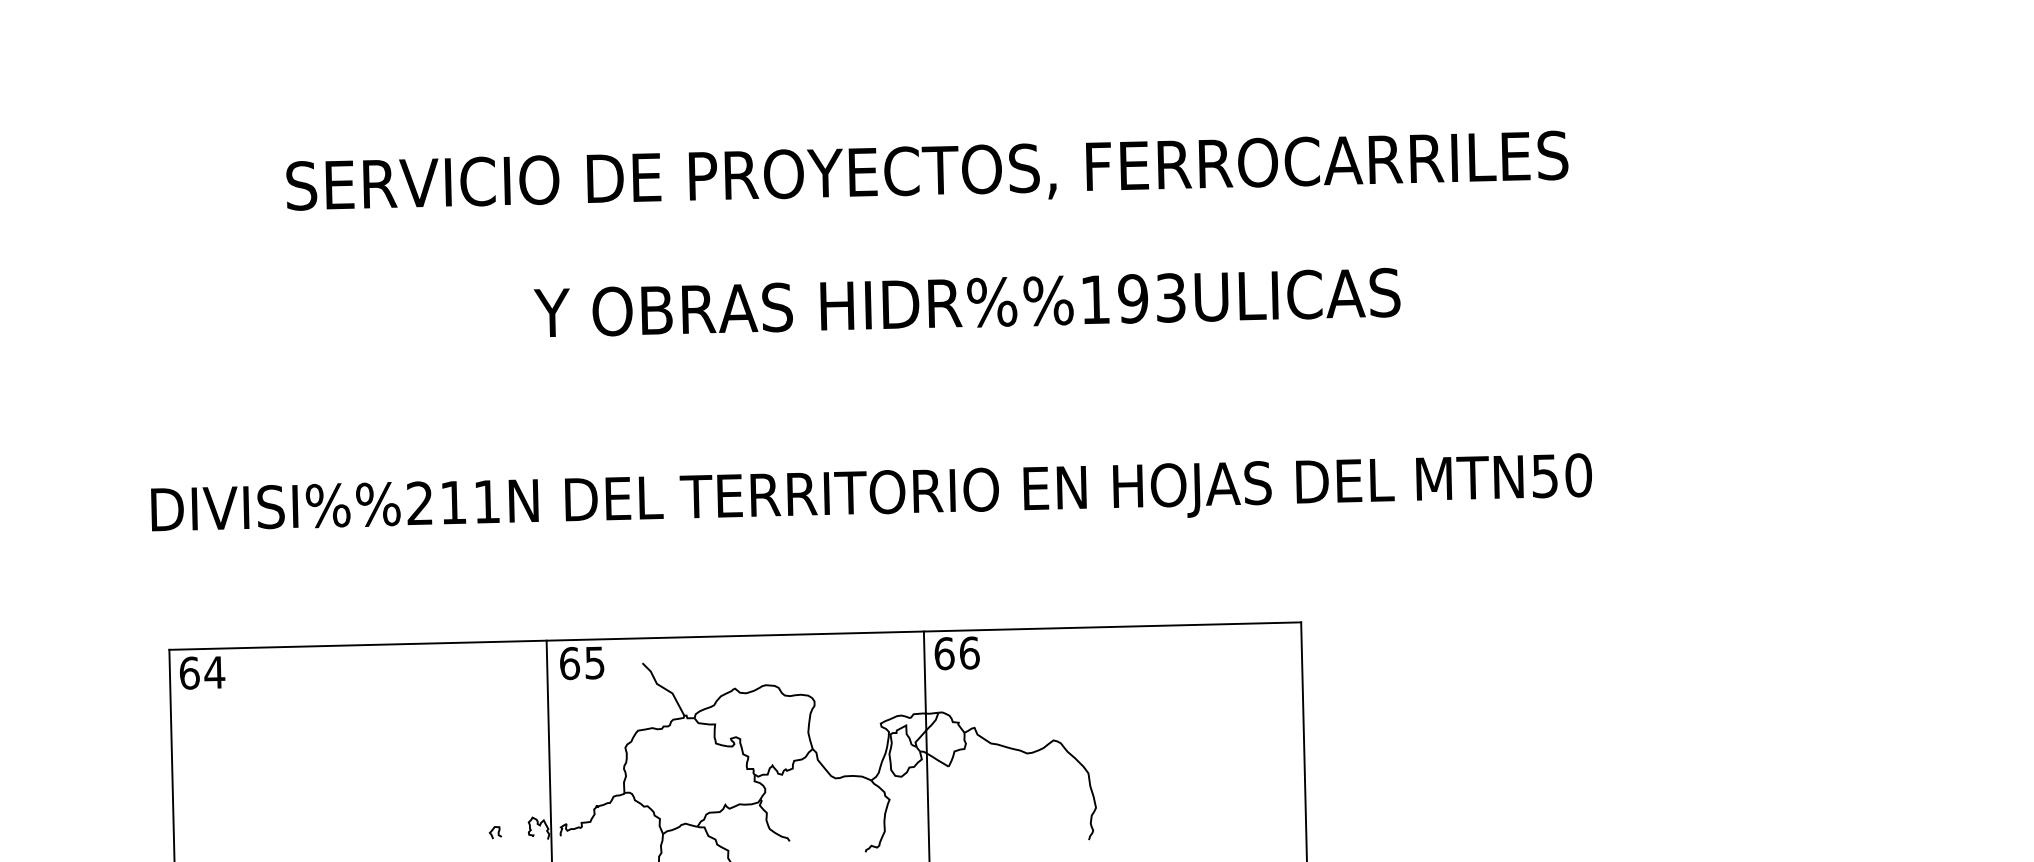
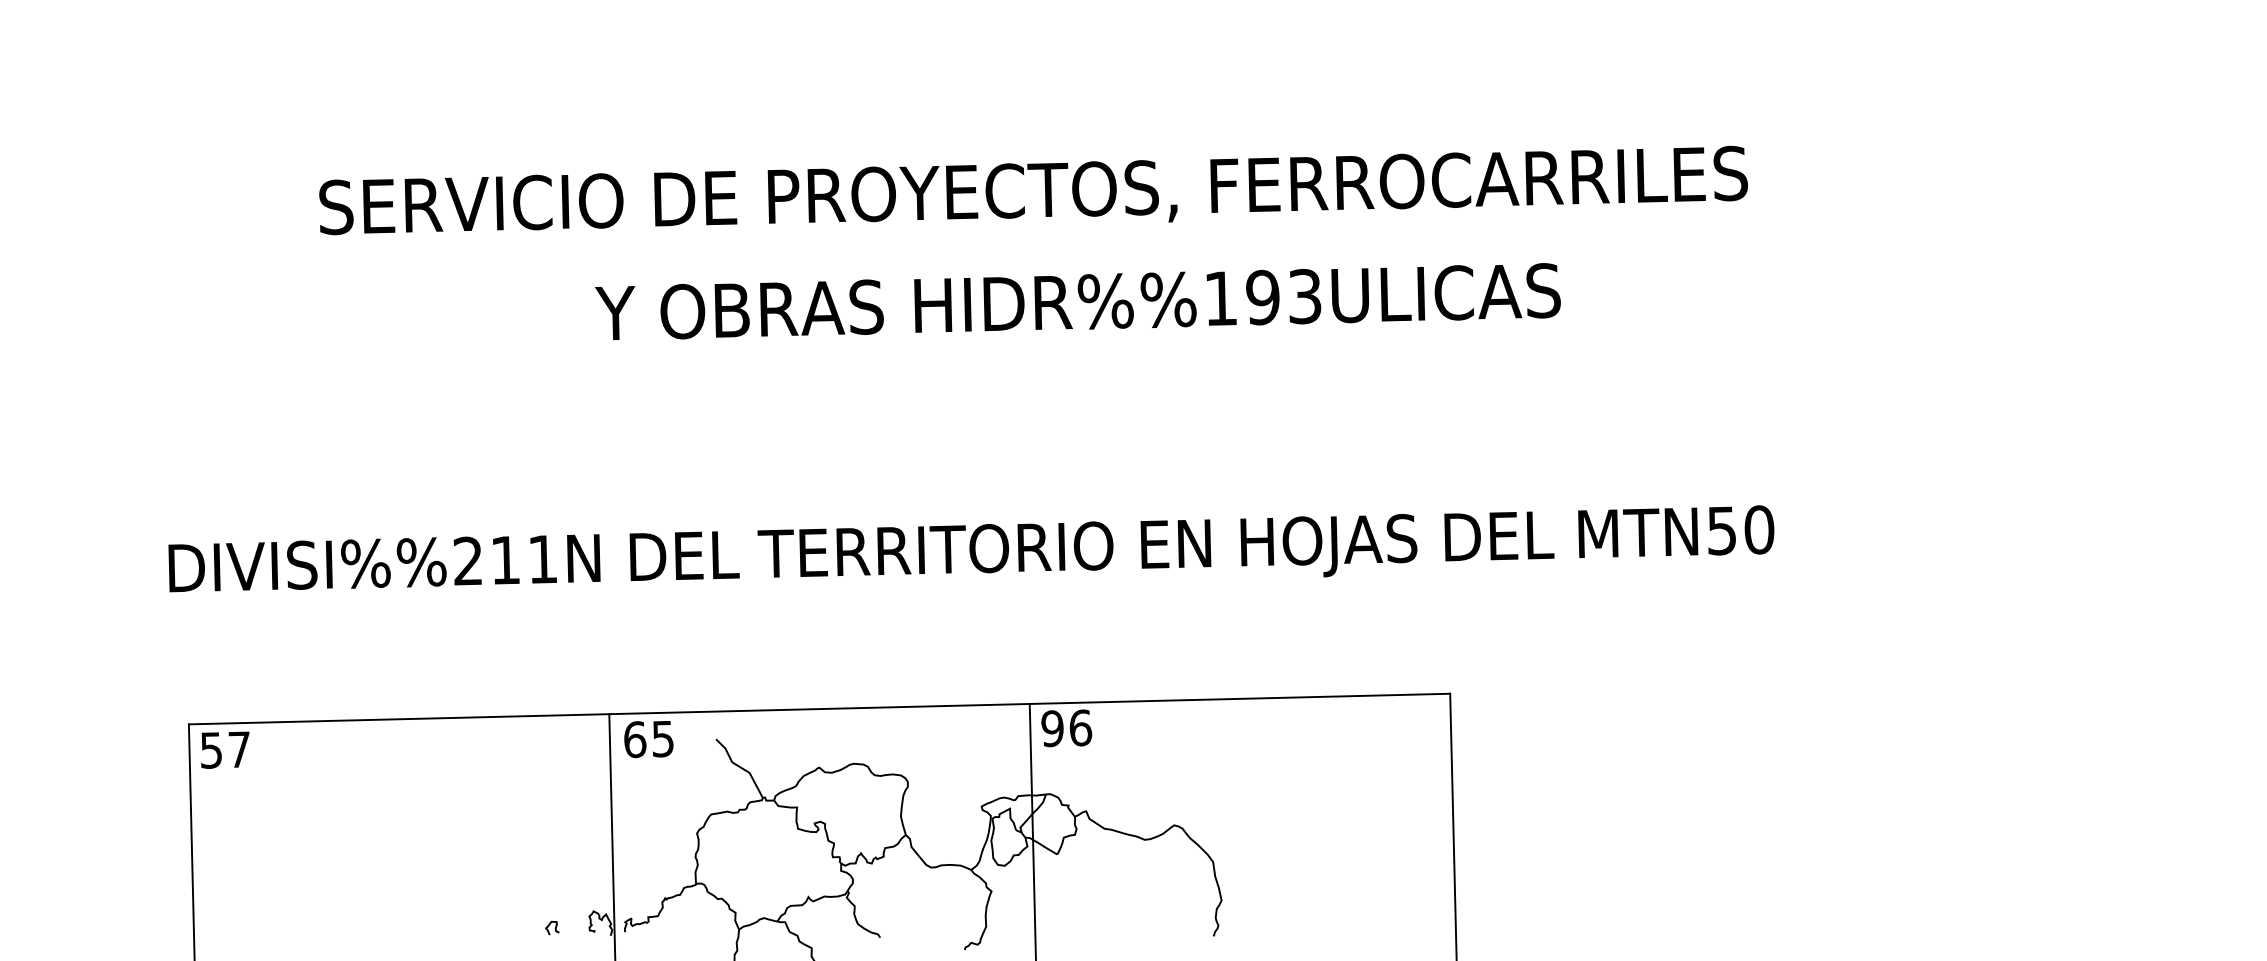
text: (966, 301) -> (1077, 300), moved
text: (944, 653) -> (1052, 728), 66 -> 96
text: (202, 672) -> (225, 749), 64 -> 57

